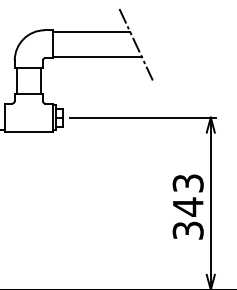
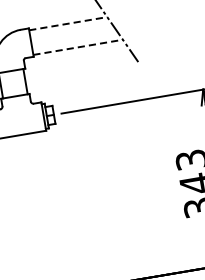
line: (91, 32) -> (68, 24), solid -> dashed
line: (97, 56) -> (78, 47), solid -> dashed

